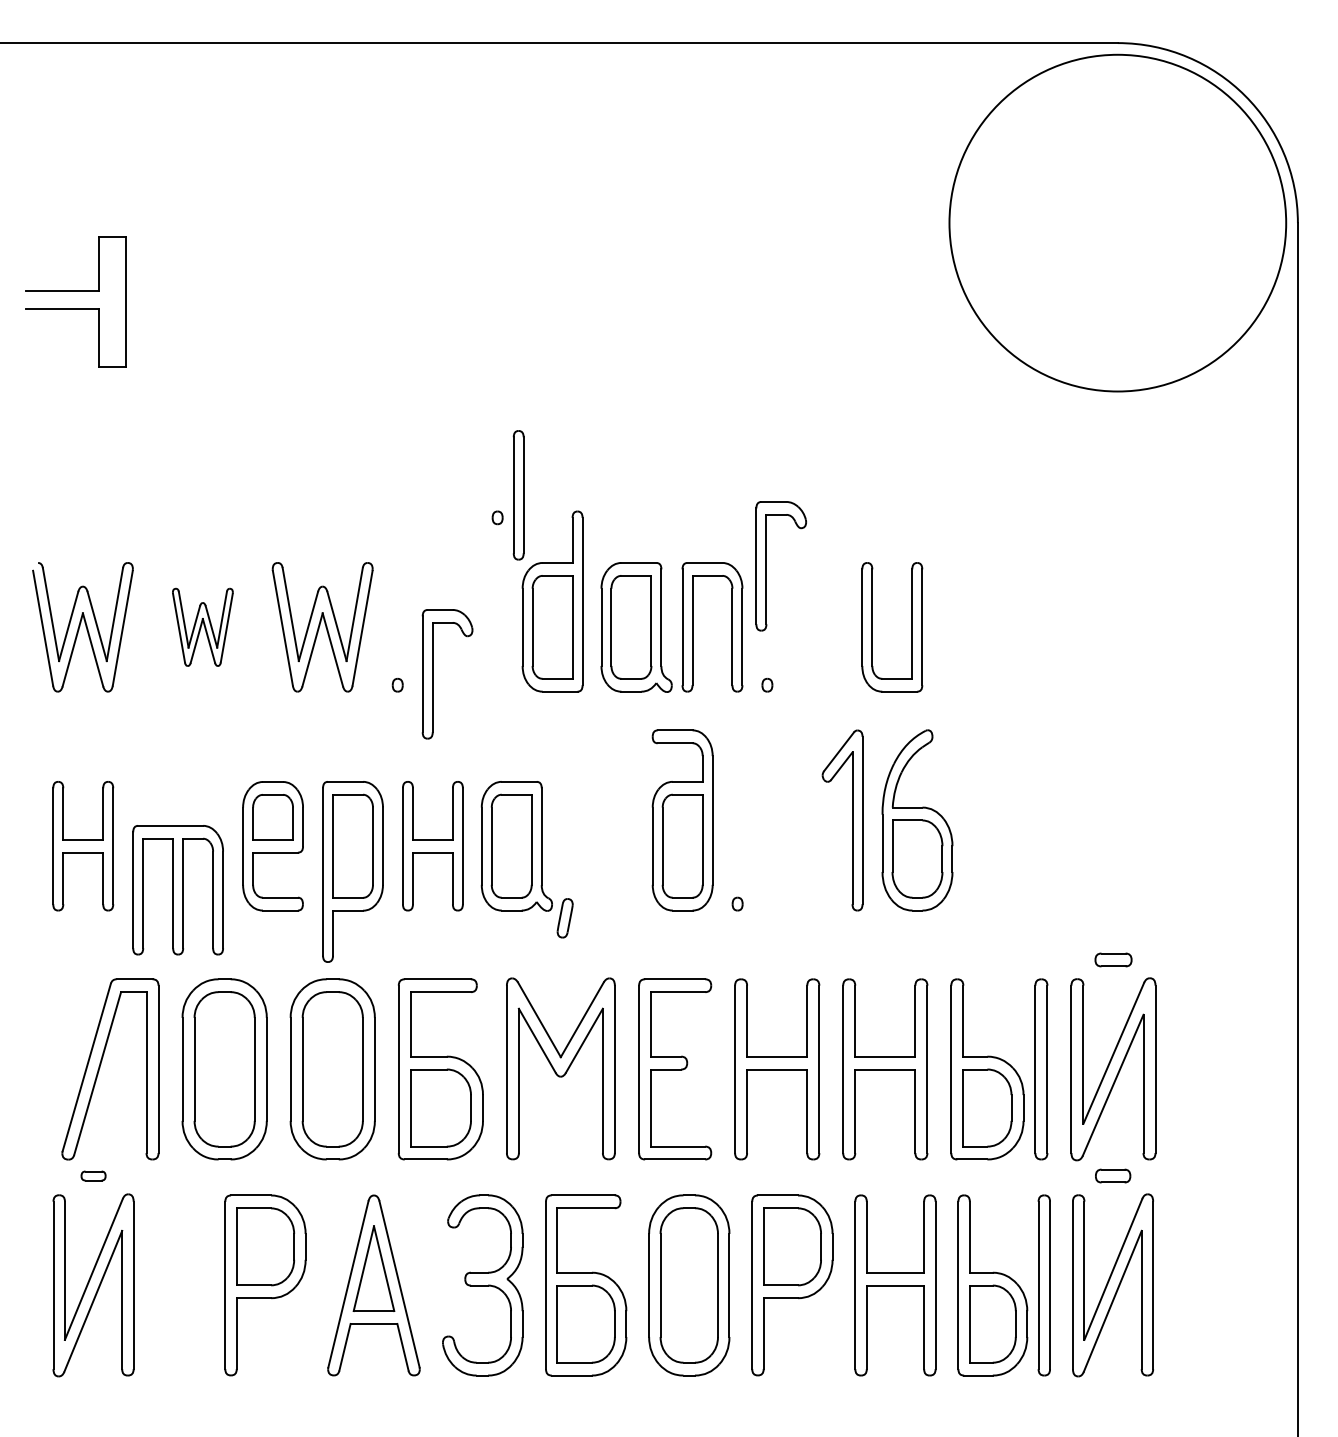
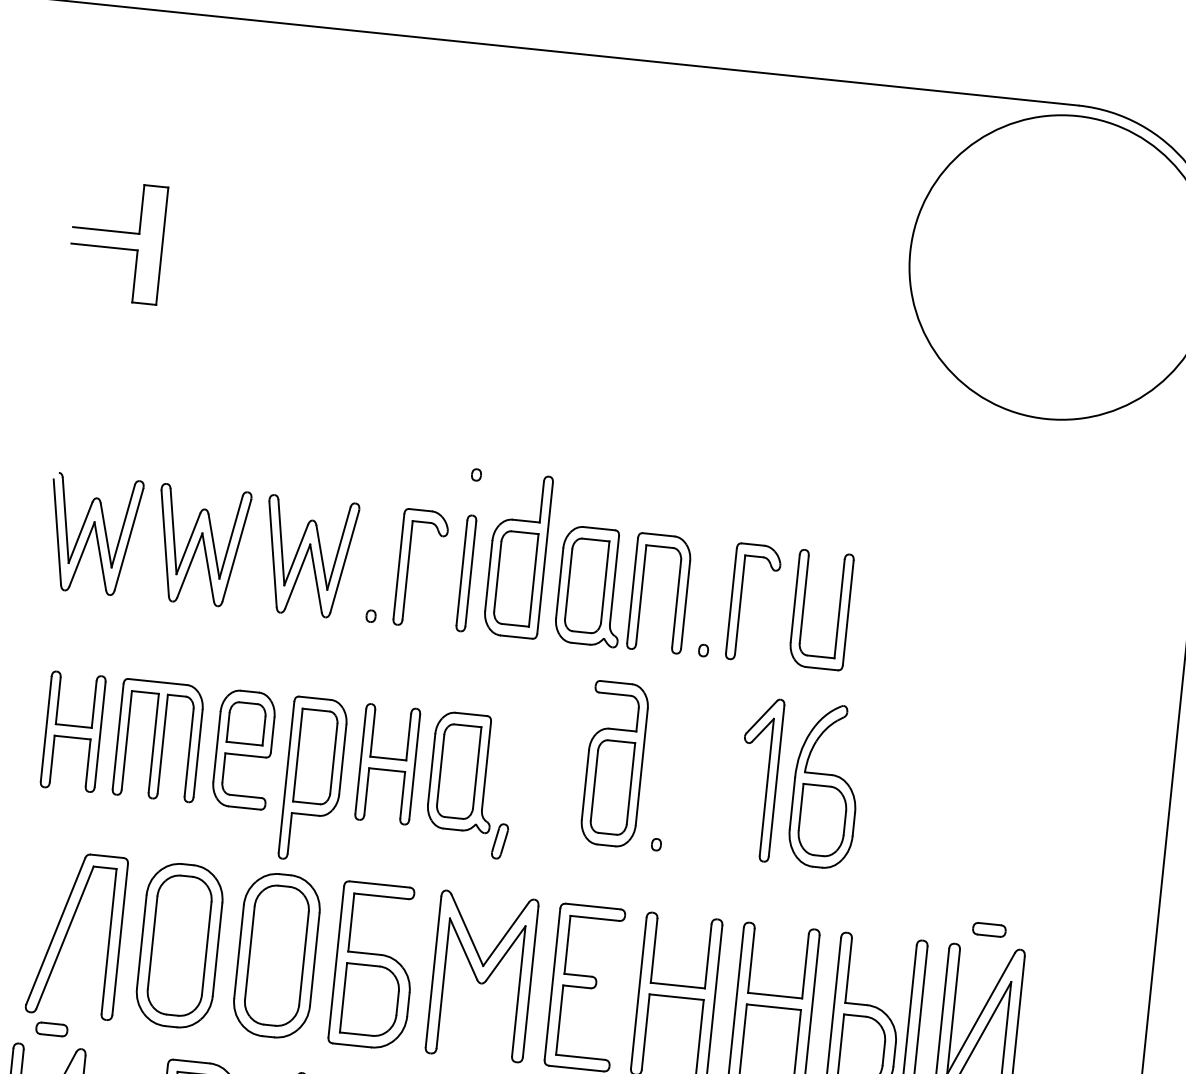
part: (518, 495) -> (466, 573), moved
part: (766, 566) -> (740, 601), moved
part: (202, 627) -> (200, 546), size x1.67
part: (433, 674) -> (408, 567), moved
part: (177, 890) -> (157, 740), moved
part: (93, 1175) -> (51, 1028), size x1.43

